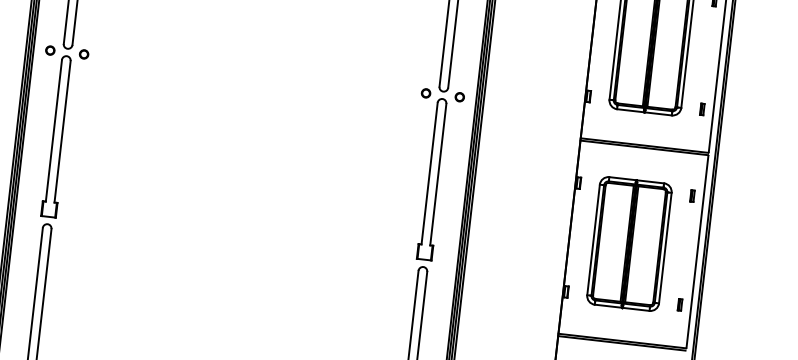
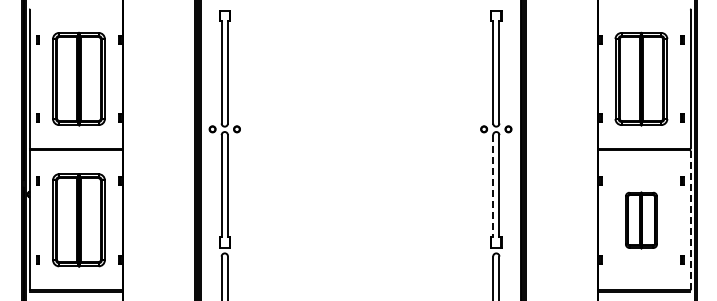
line: (430, 173) -> (493, 186), solid -> dashed
part: (629, 244) -> (641, 220), size x0.6
line: (697, 250) -> (690, 219), solid -> dashed

